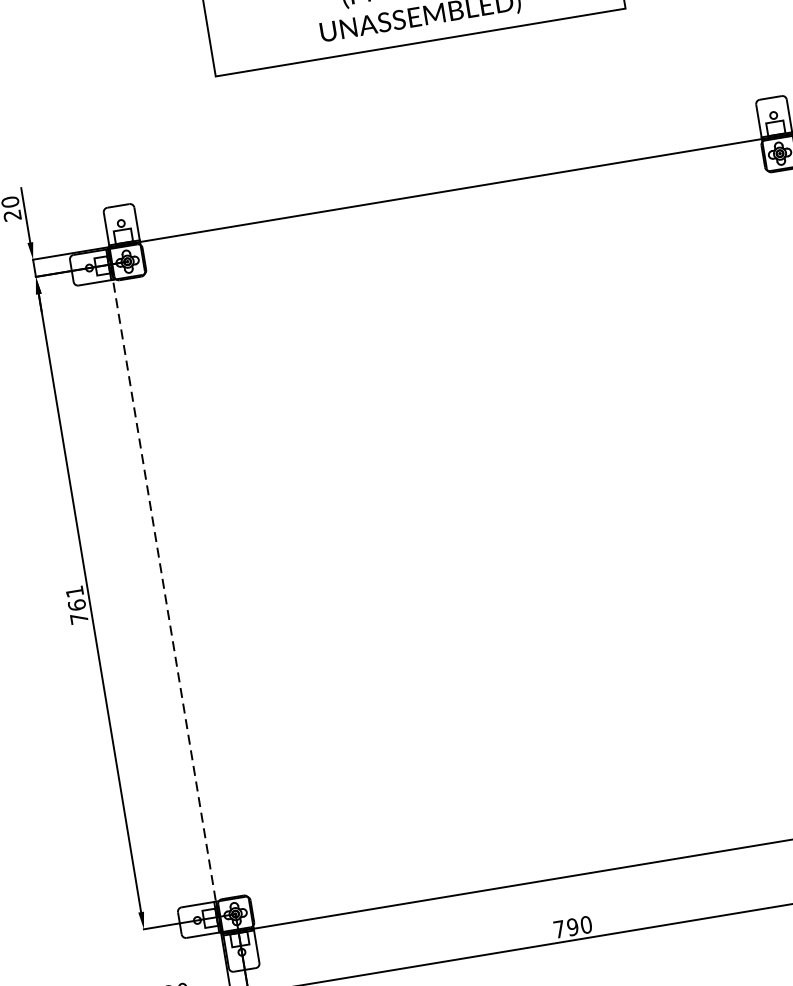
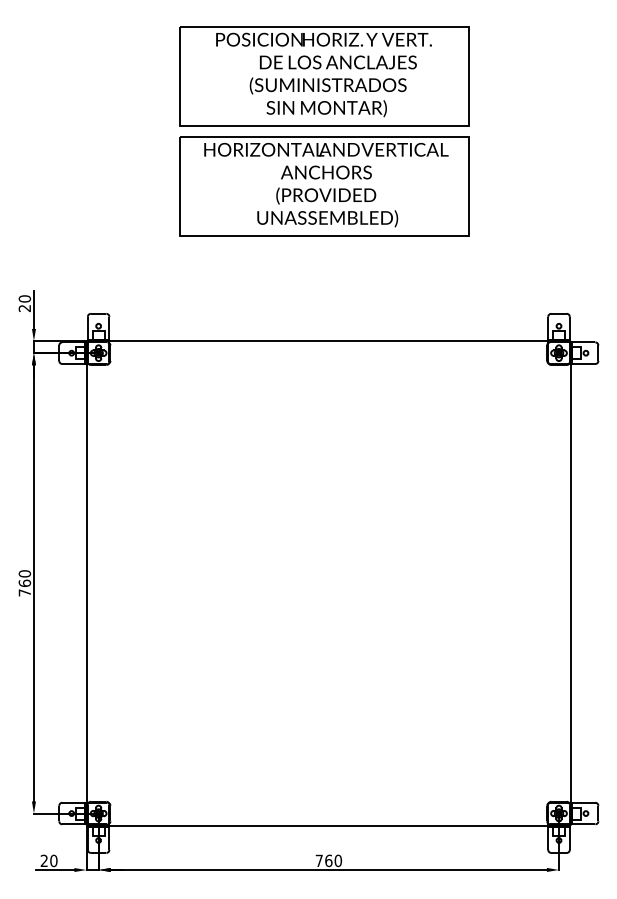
line: (164, 590) -> (86, 583), dashed -> solid
text: (74, 591) -> (24, 573), 761 -> 760
text: (572, 926) -> (328, 860), 790 -> 760

